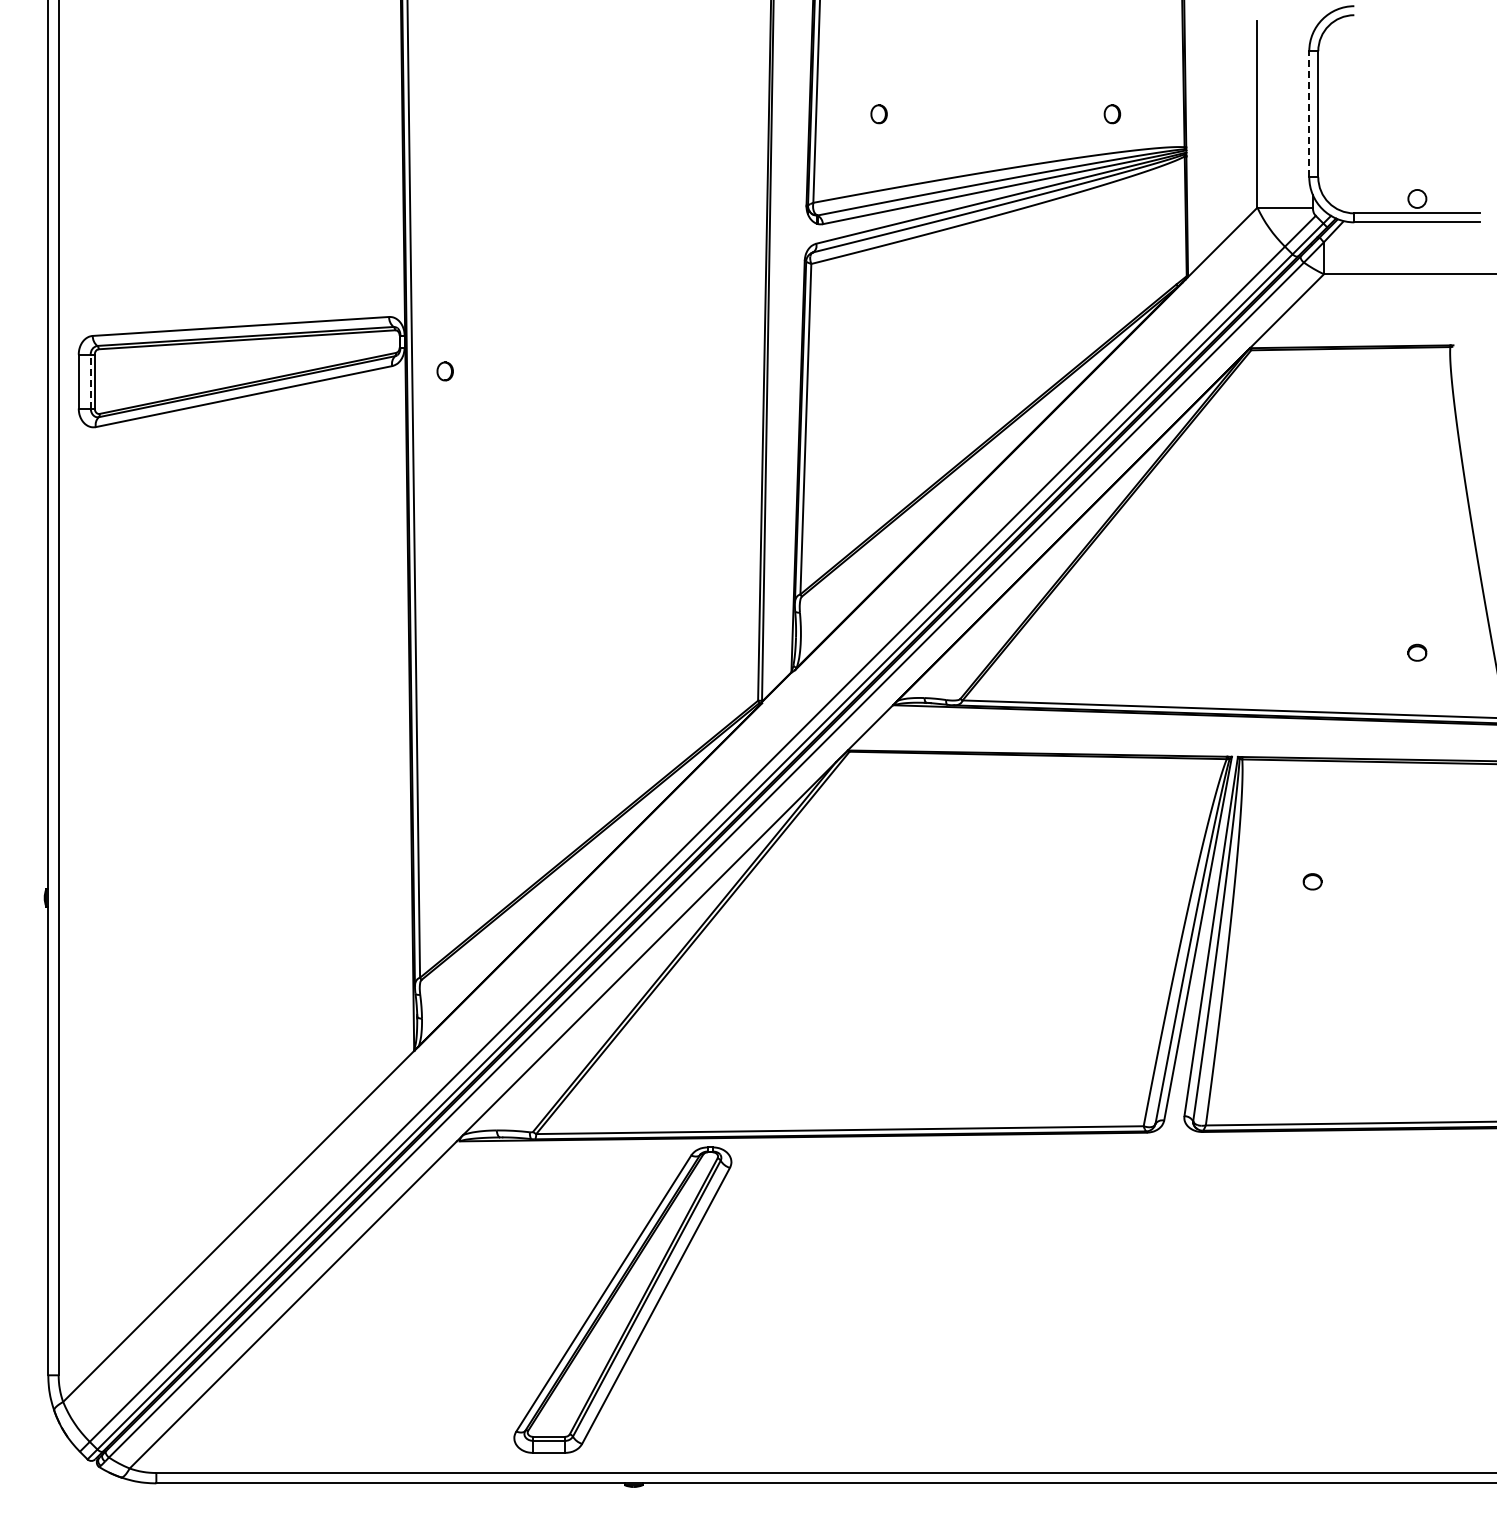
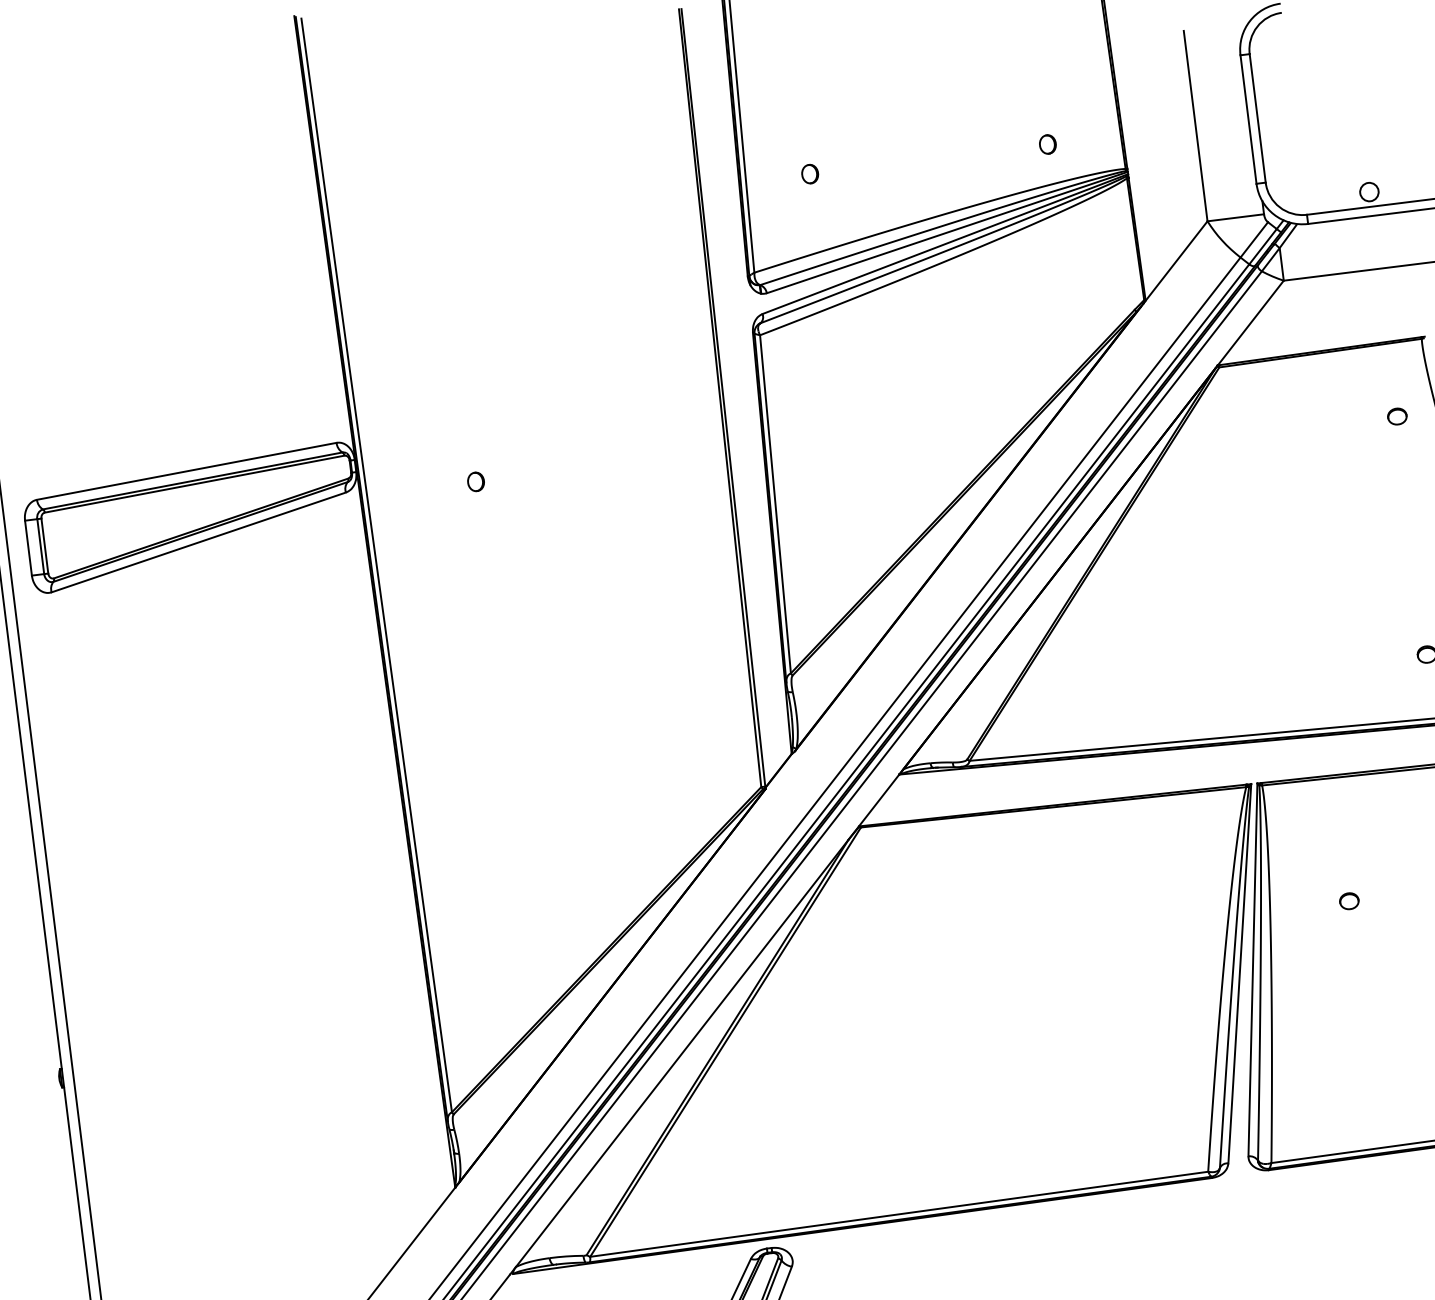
line: (1309, 113) -> (1248, 118), dashed -> solid
part: (444, 371) -> (475, 482), moved
line: (90, 381) -> (40, 546), dashed -> solid
part: (1417, 418) -> (1397, 415), added

